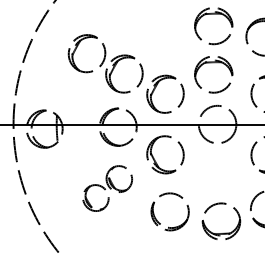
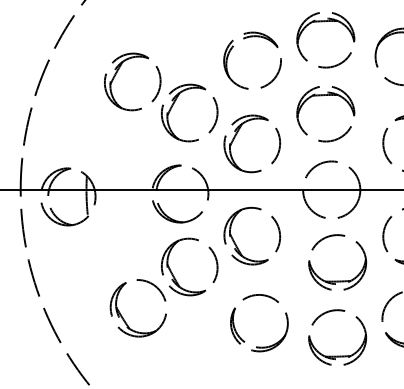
part: (162, 25) -> (247, 39), added
part: (221, 183) -> (337, 279), added
part: (107, 188) -> (163, 287), size x1.43

